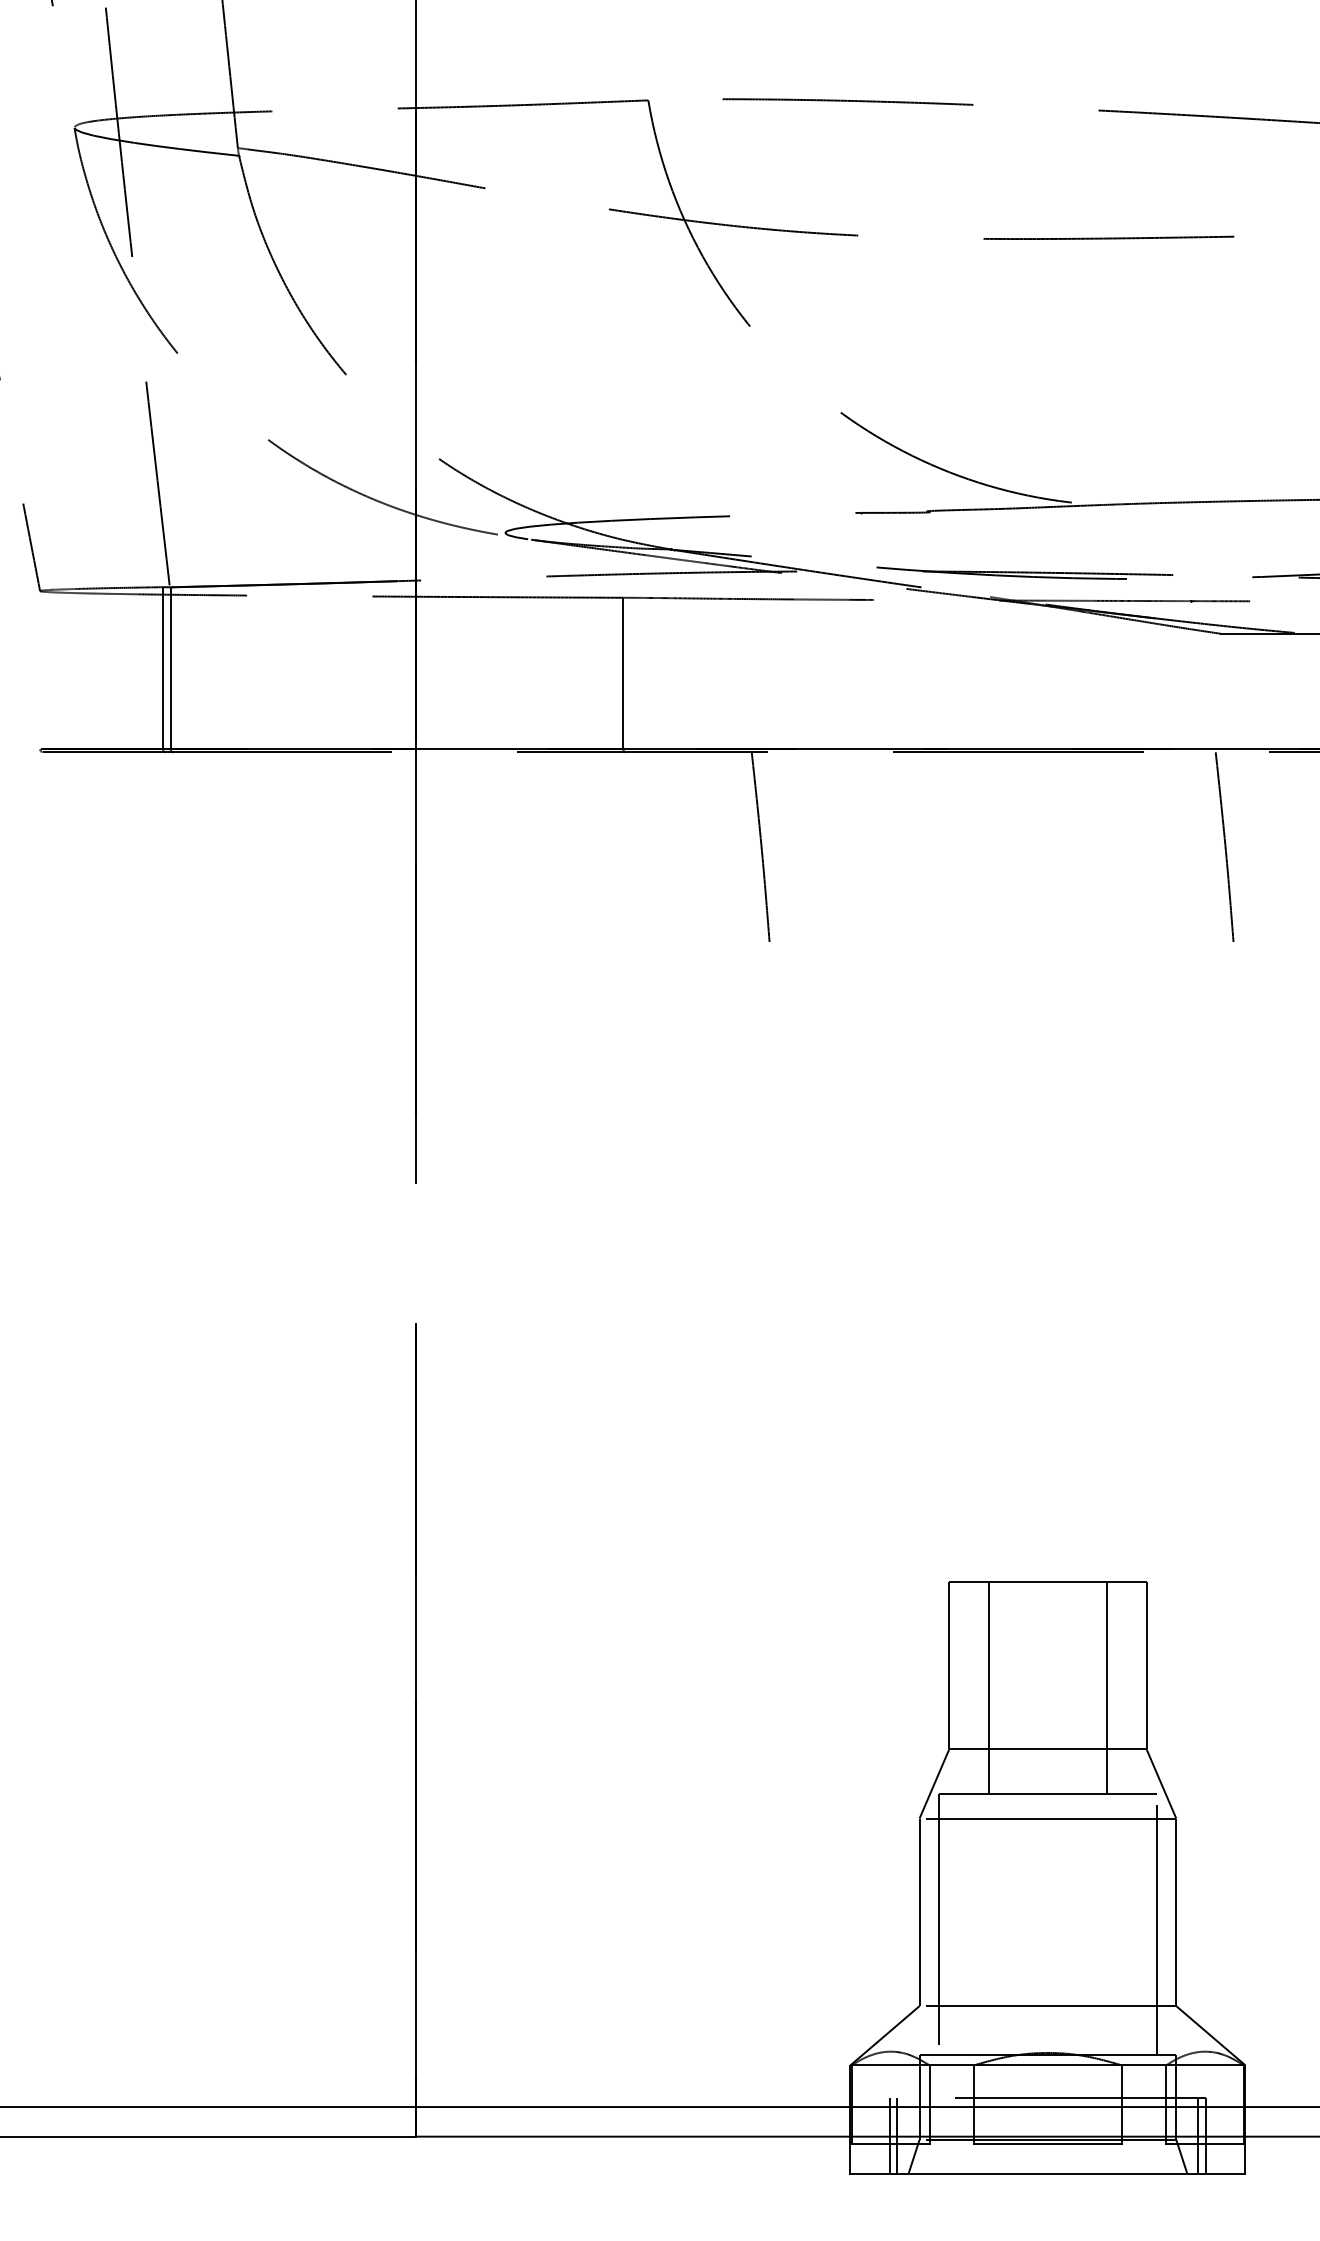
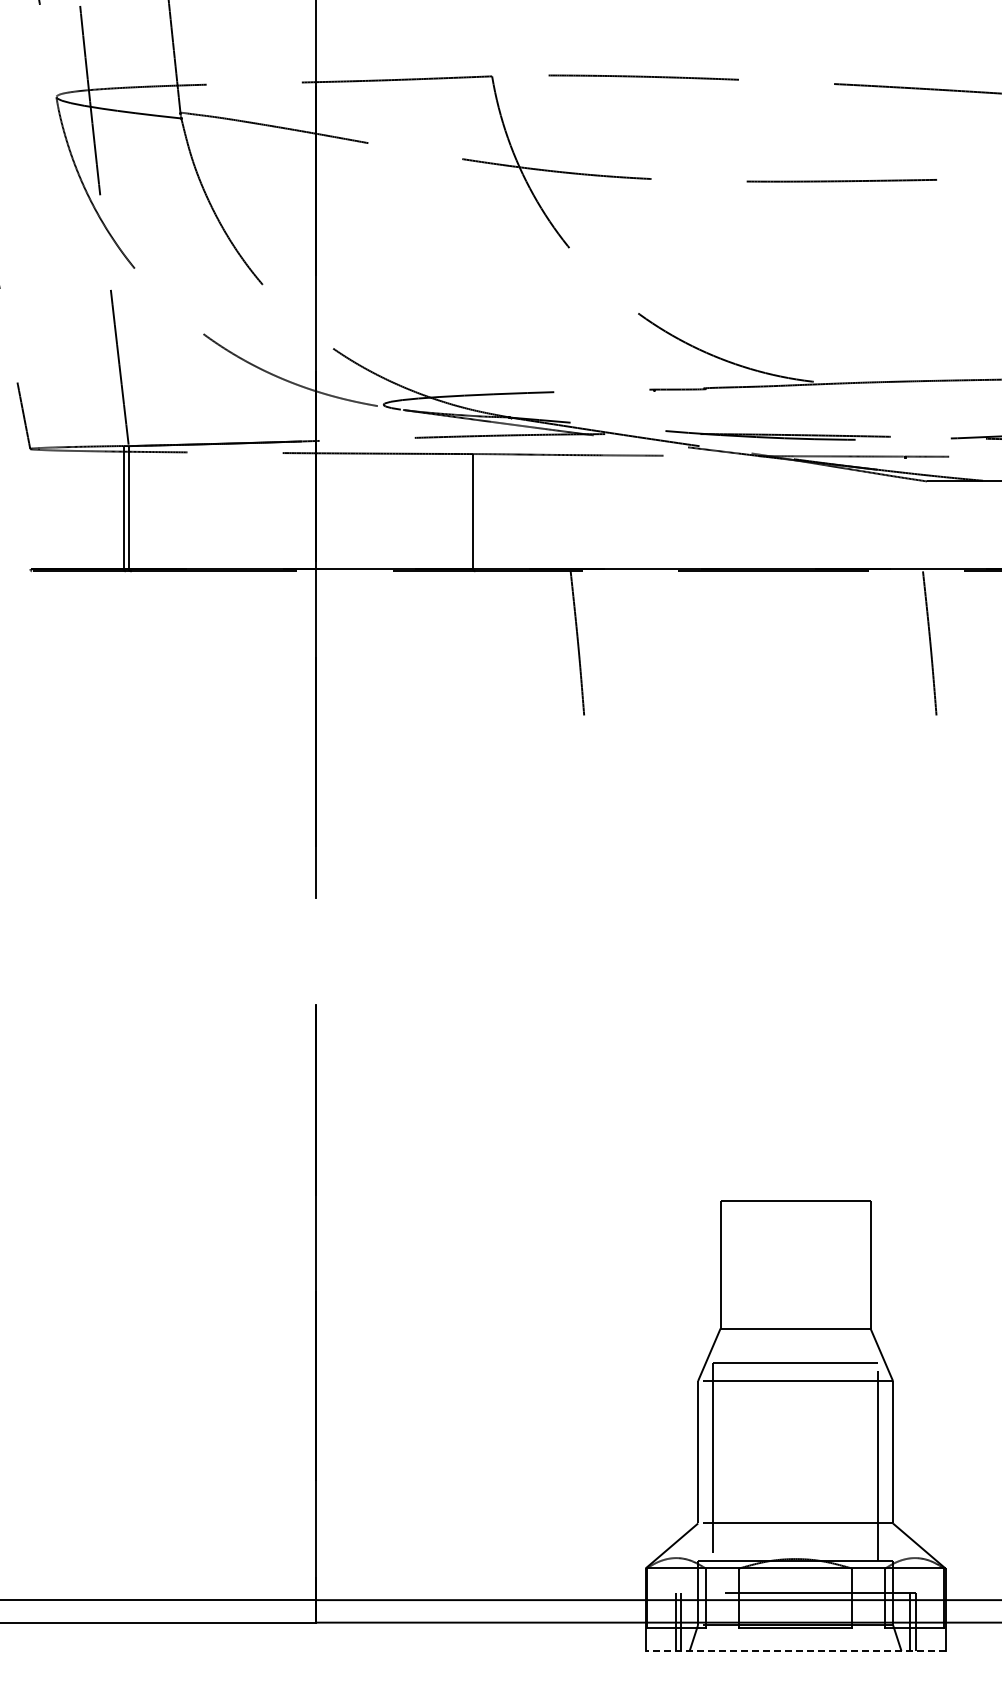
line: (988, 1687) -> (750, 1281), removed
line: (1107, 1687) -> (840, 1281), removed
line: (1047, 2173) -> (795, 1650), solid -> dashed

